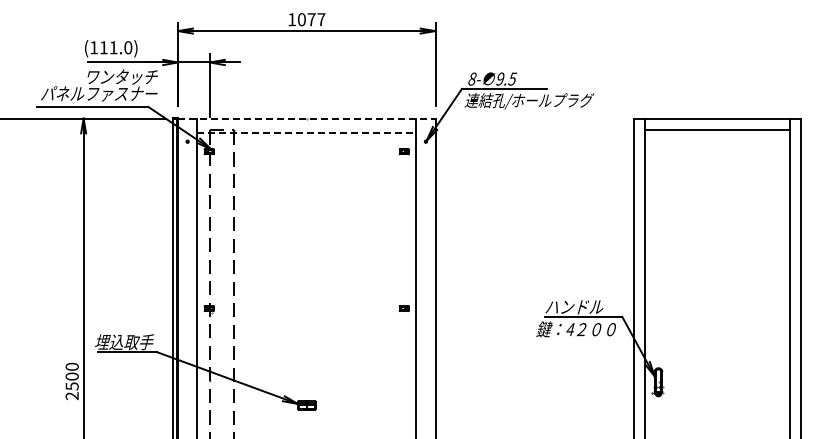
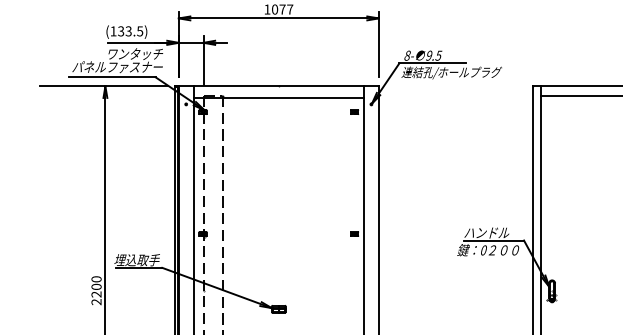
text: (115, 47) -> (130, 31), (111.0) -> (133.5)
line: (306, 118) -> (278, 86), dashed -> solid
line: (306, 132) -> (278, 97), dashed -> solid
text: (570, 329) -> (483, 250), 4 -> 0
text: (71, 386) -> (95, 294), 2500 -> 2200

